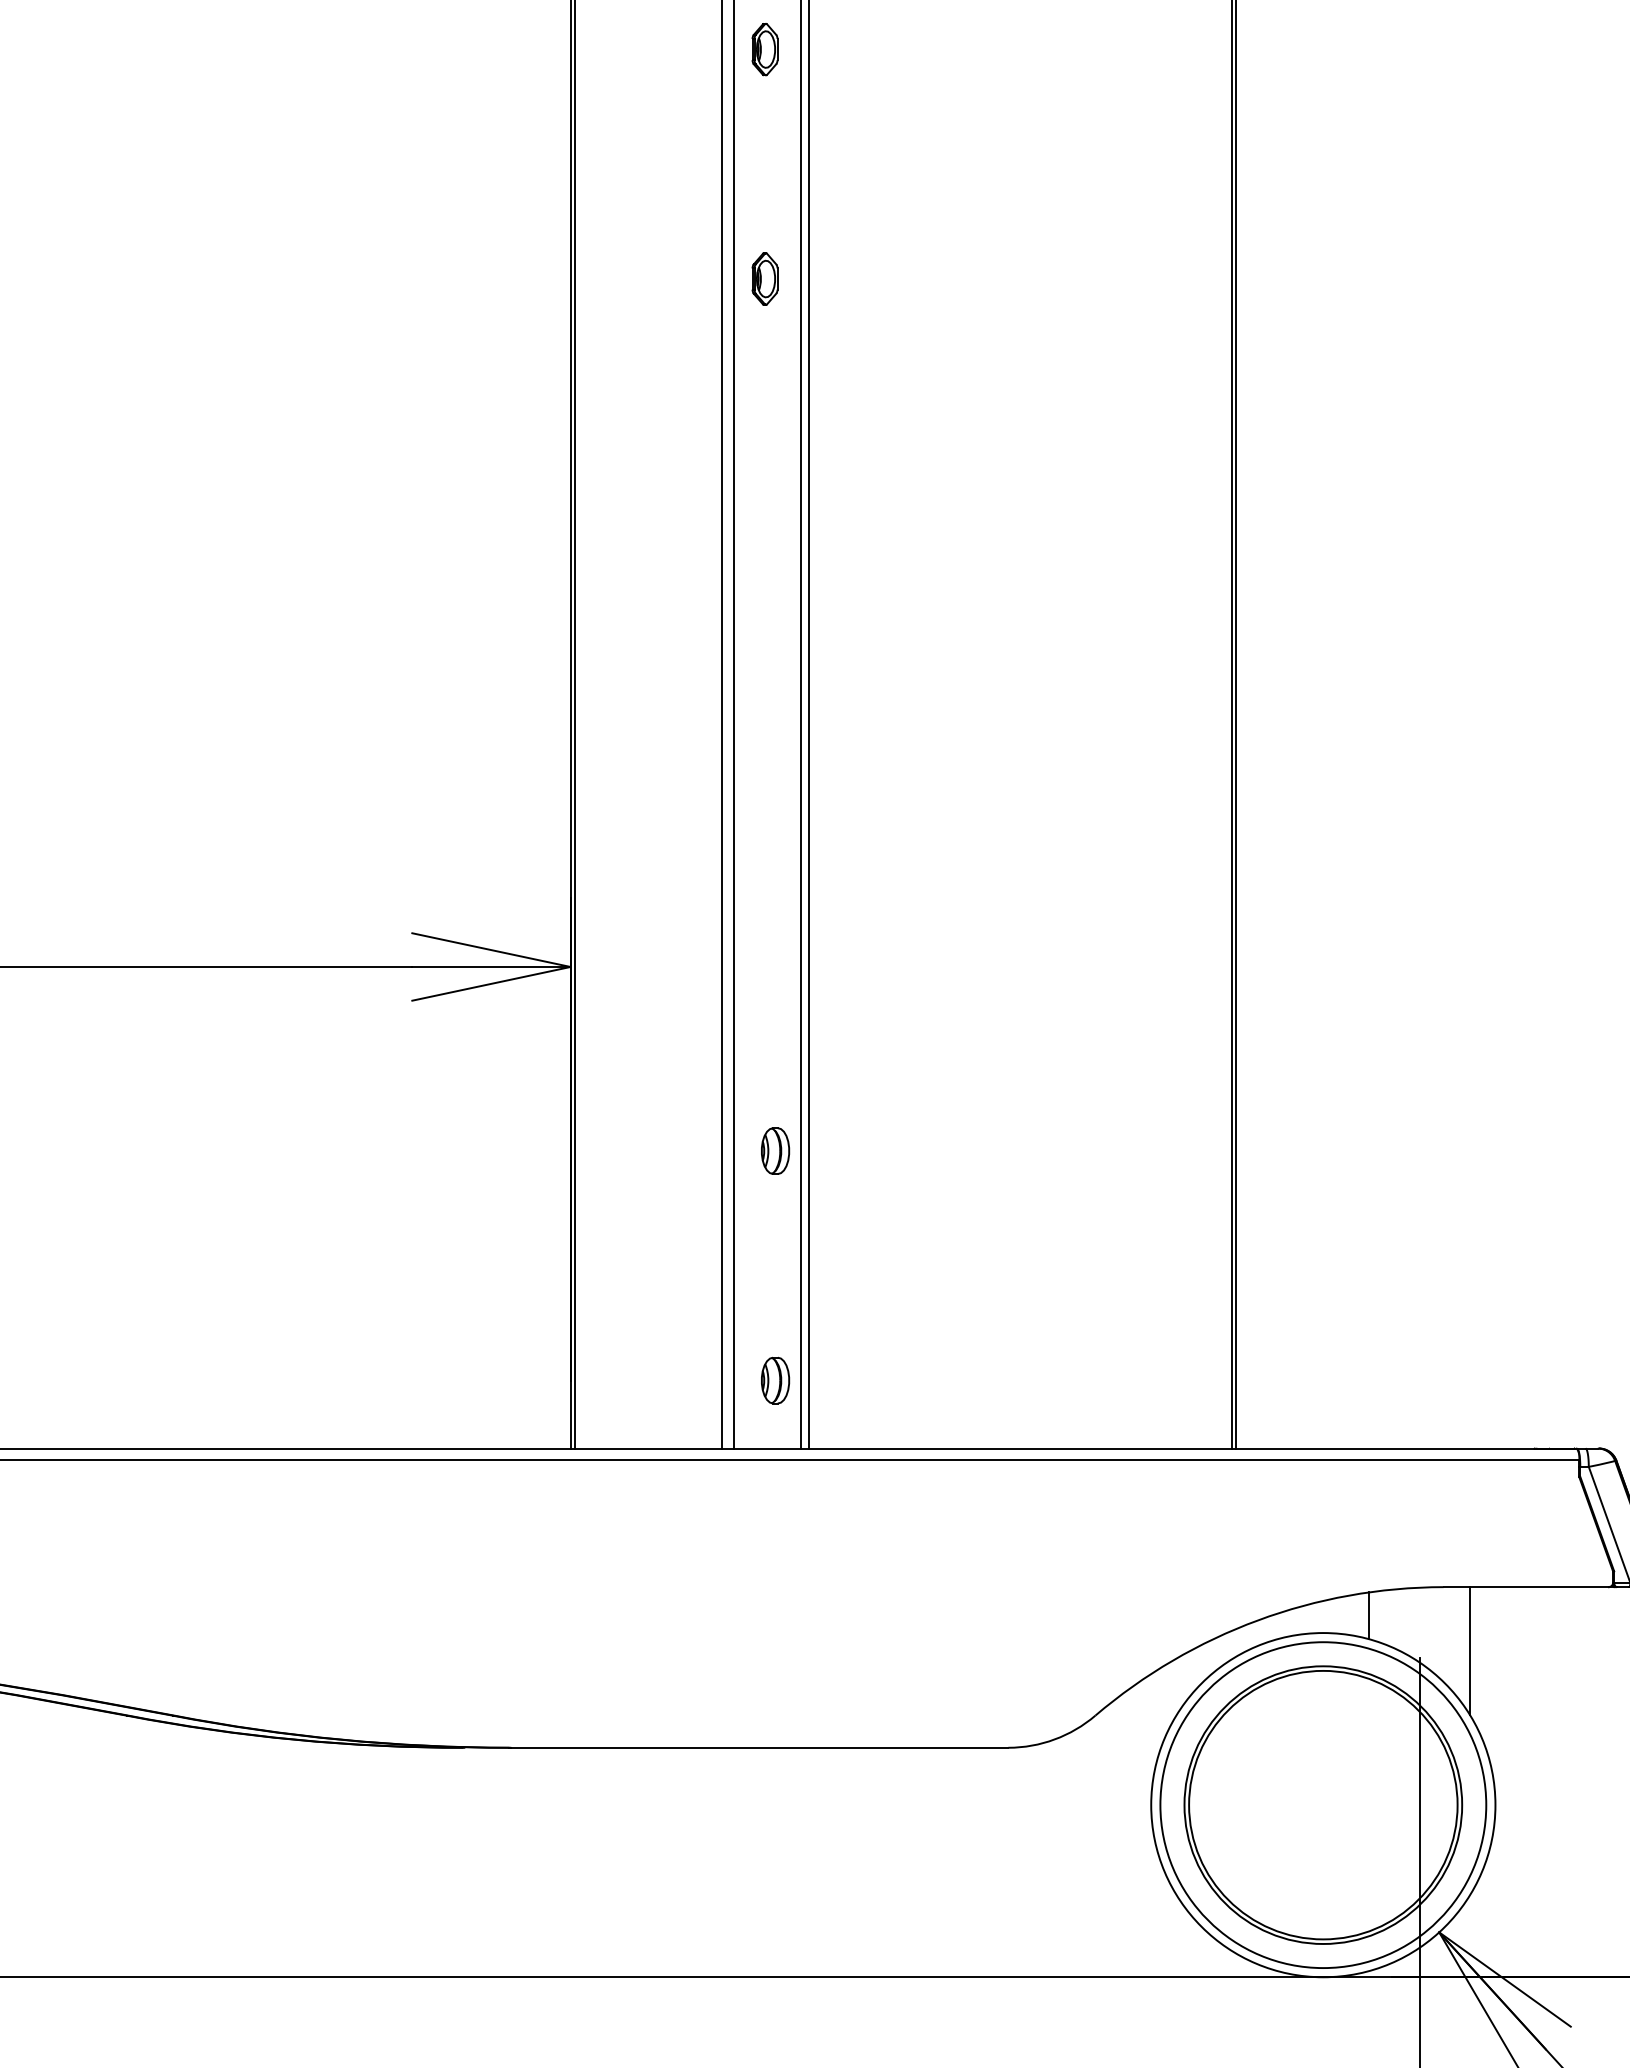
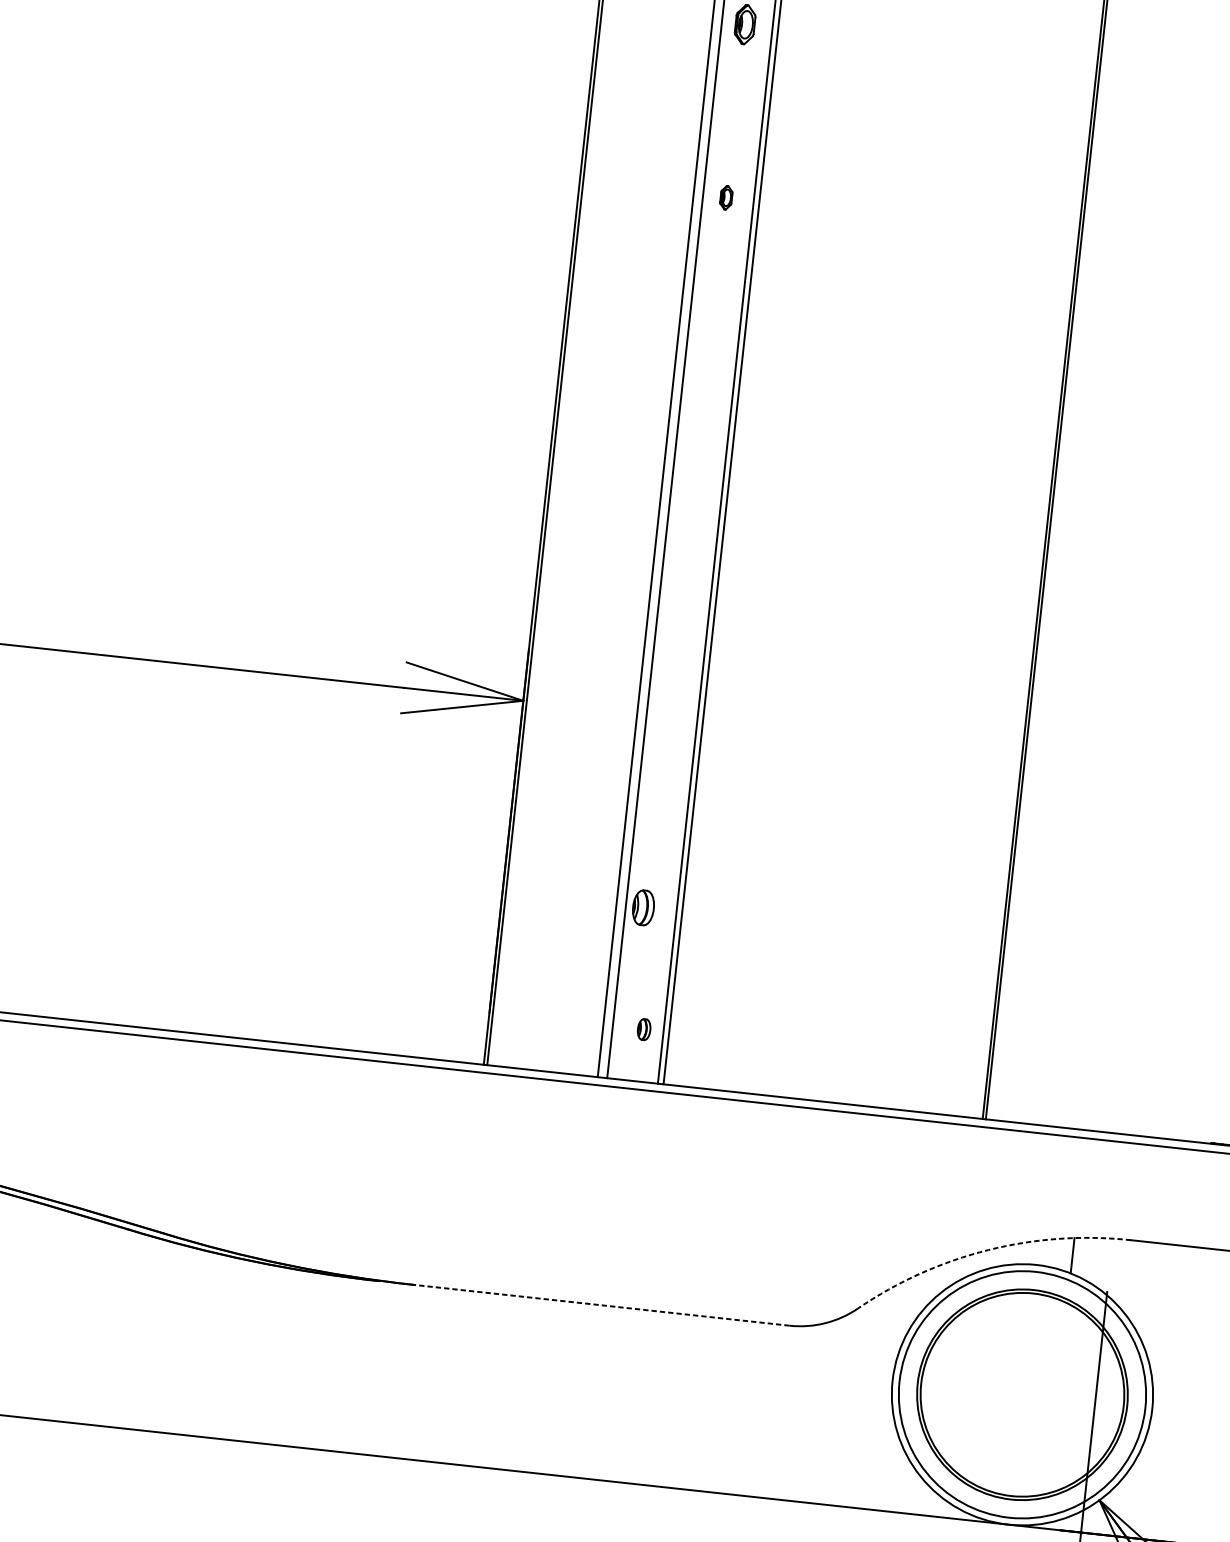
part: (764, 278) -> (726, 197), size x0.6
part: (775, 1150) -> (643, 907), moved
part: (775, 1380) -> (644, 1029), size x0.6
arc: (1258, 1620) -> (988, 1250), solid -> dashed
line: (1470, 1651) -> (1146, 1290), removed
line: (759, 1747) -> (601, 1305), solid -> dashed

